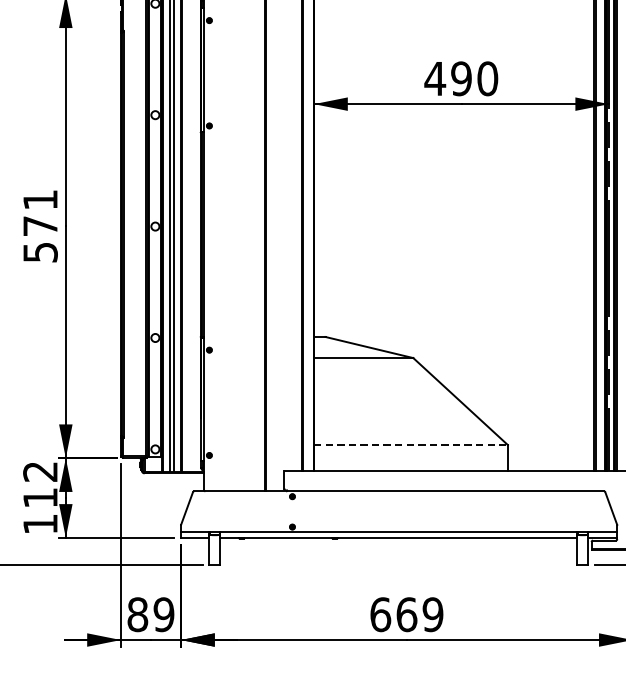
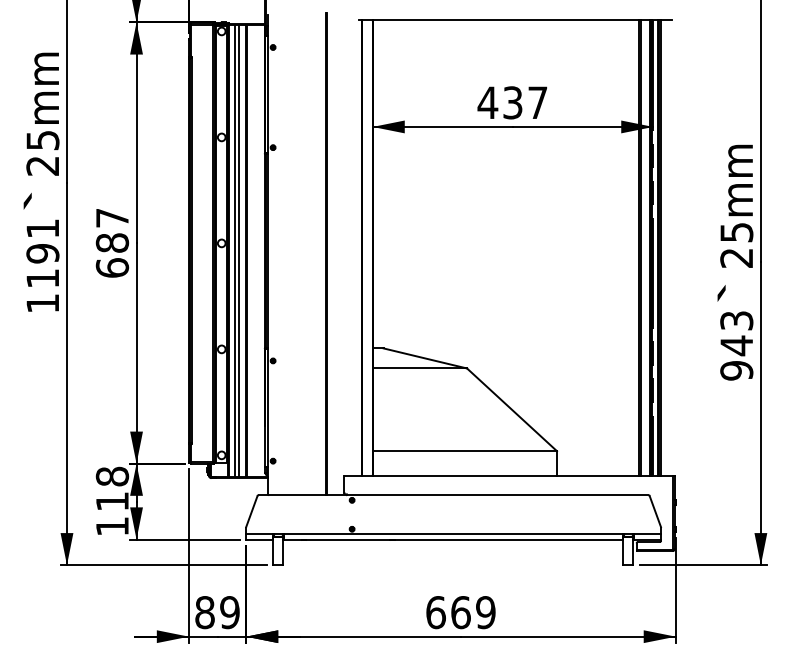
text: (474, 78) -> (525, 102), 490 -> 437
text: (40, 226) -> (112, 243), 571 -> 687
line: (411, 445) -> (465, 451), dashed -> solid
text: (40, 471) -> (112, 476), 112 -> 118

